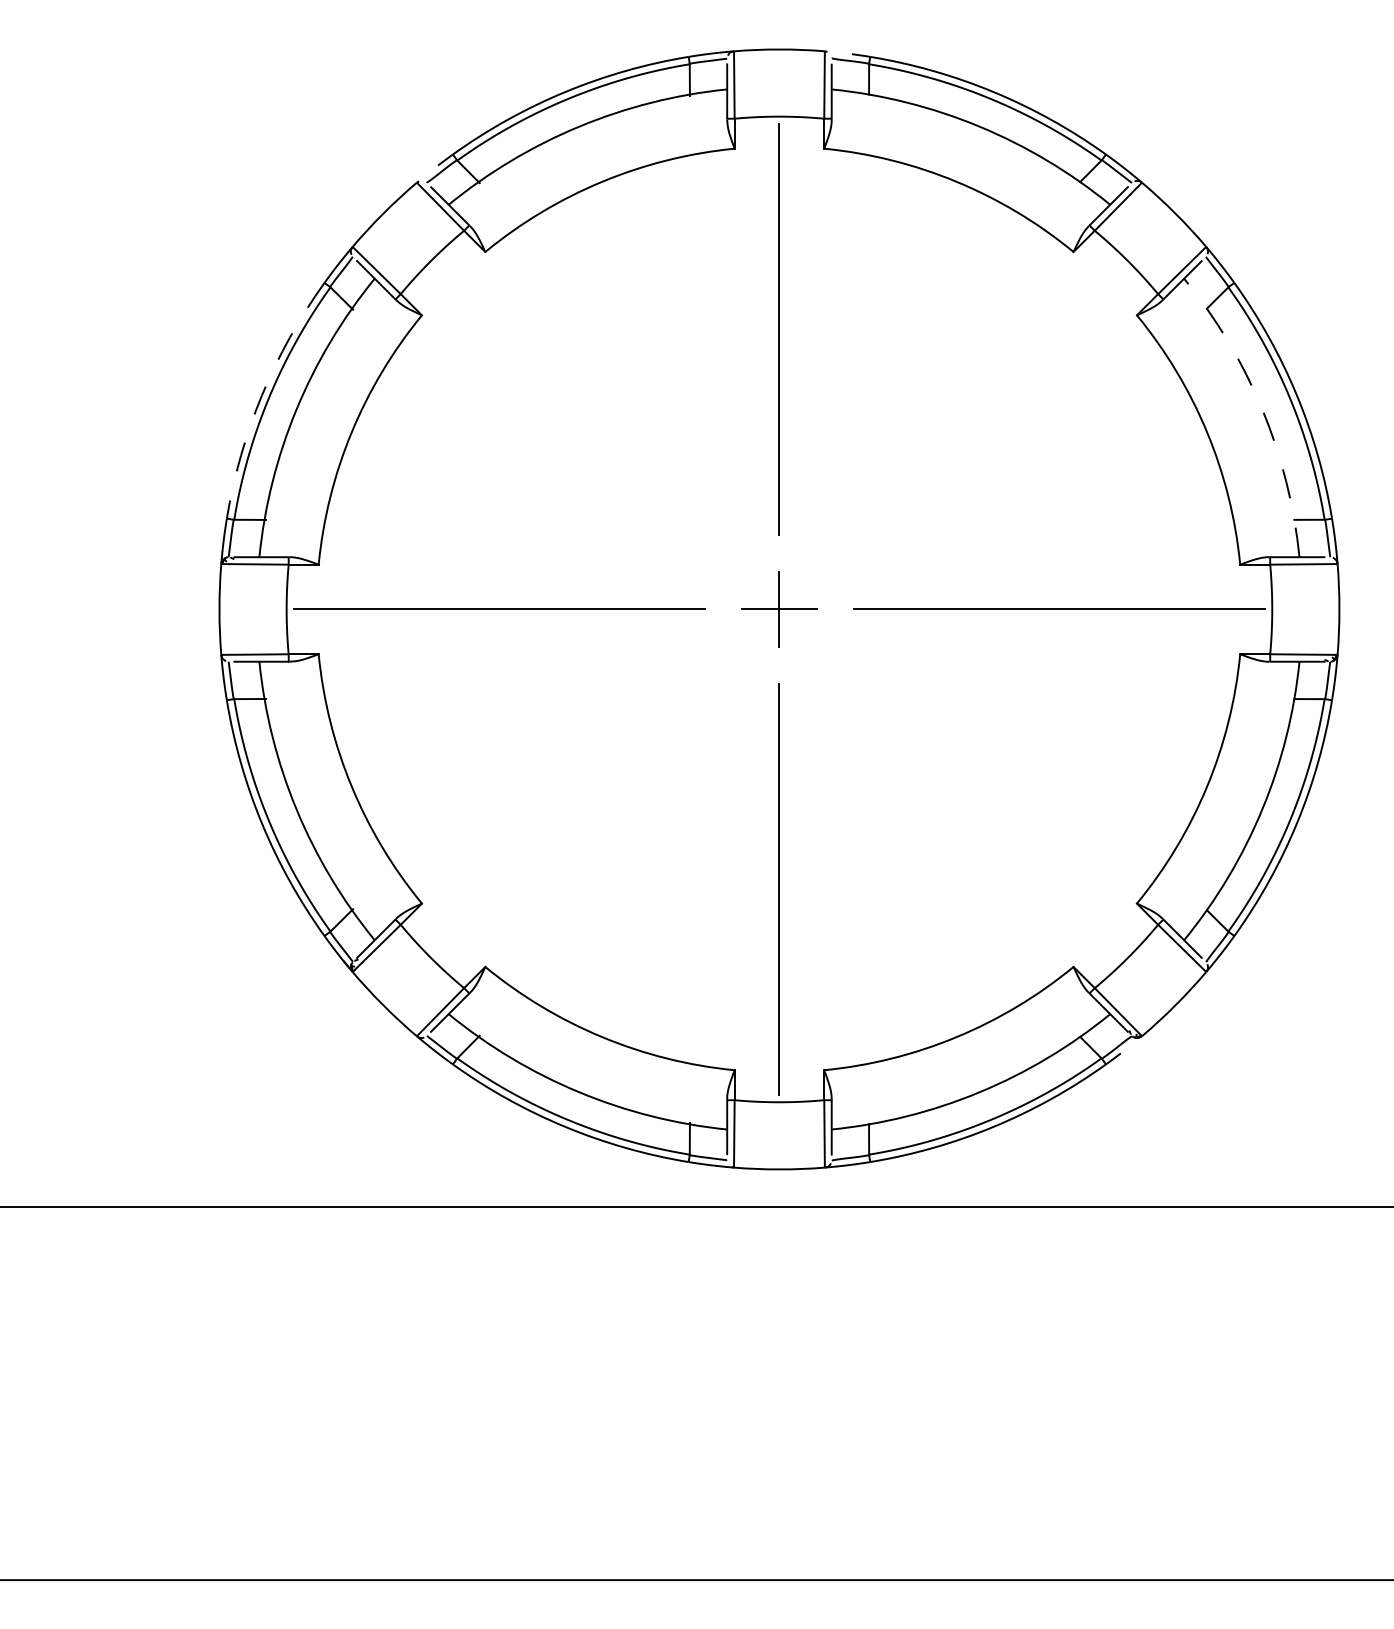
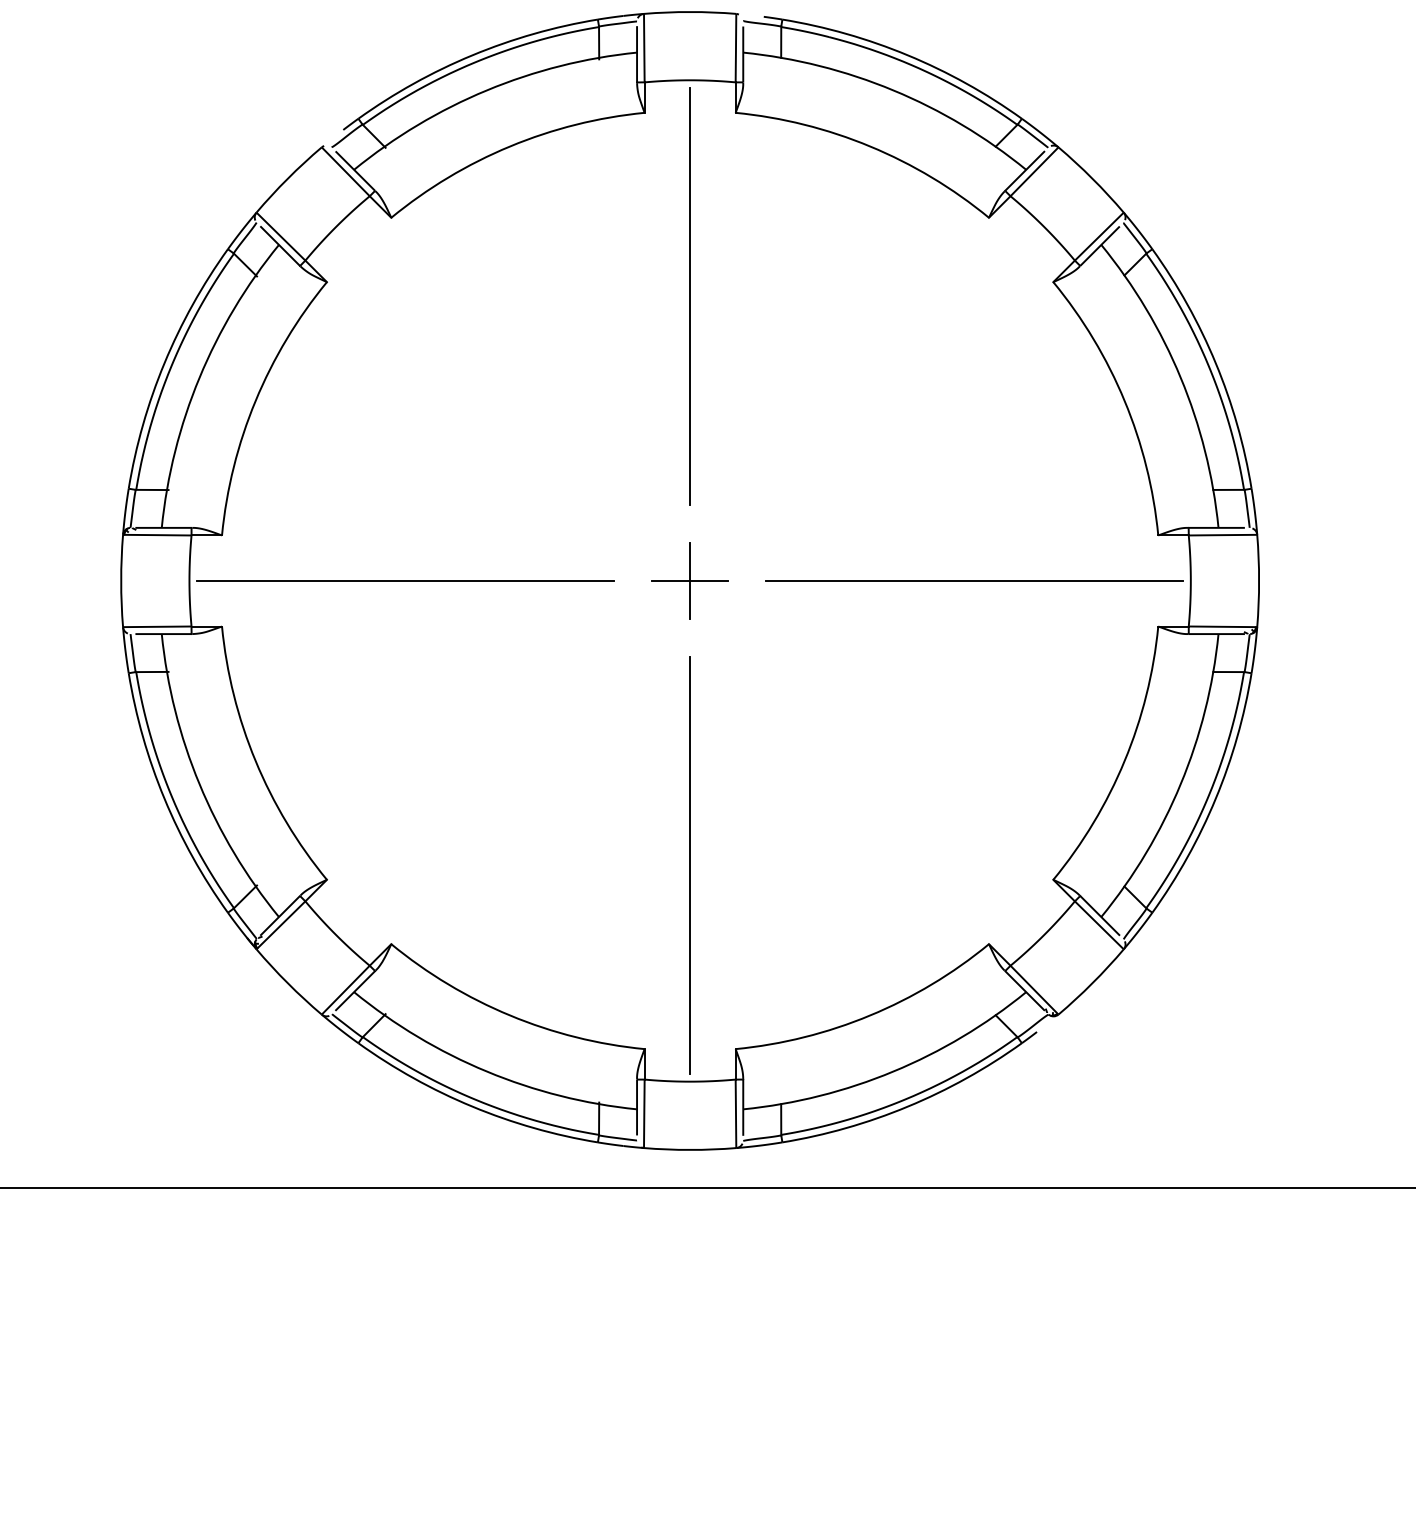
arc: (262, 395) -> (164, 363), dashed -> solid
arc: (1262, 409) -> (1180, 377), dashed -> solid

